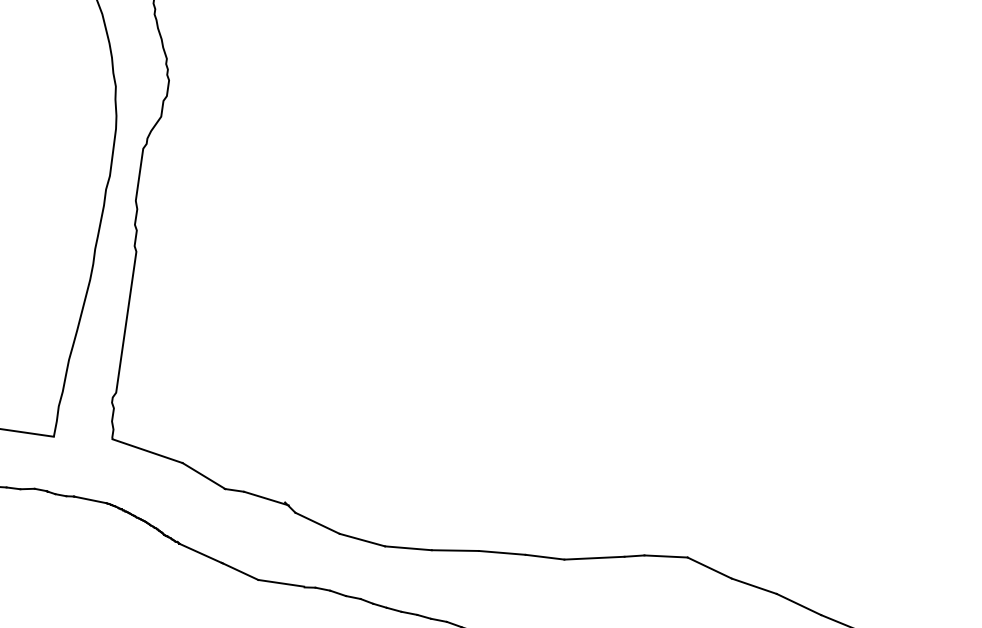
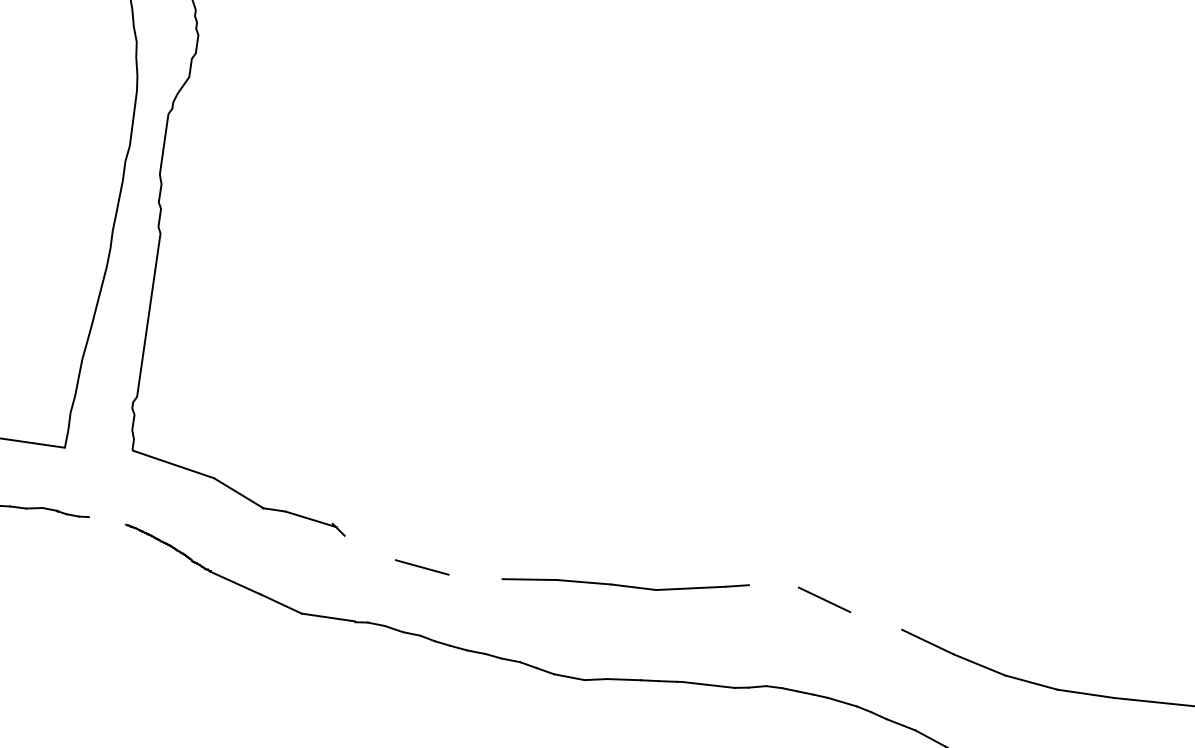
line: (90, 499) -> (107, 520), removed
line: (316, 522) -> (369, 547), removed
line: (408, 547) -> (475, 576), removed
line: (665, 556) -> (773, 586), removed
line: (754, 585) -> (876, 620), removed

